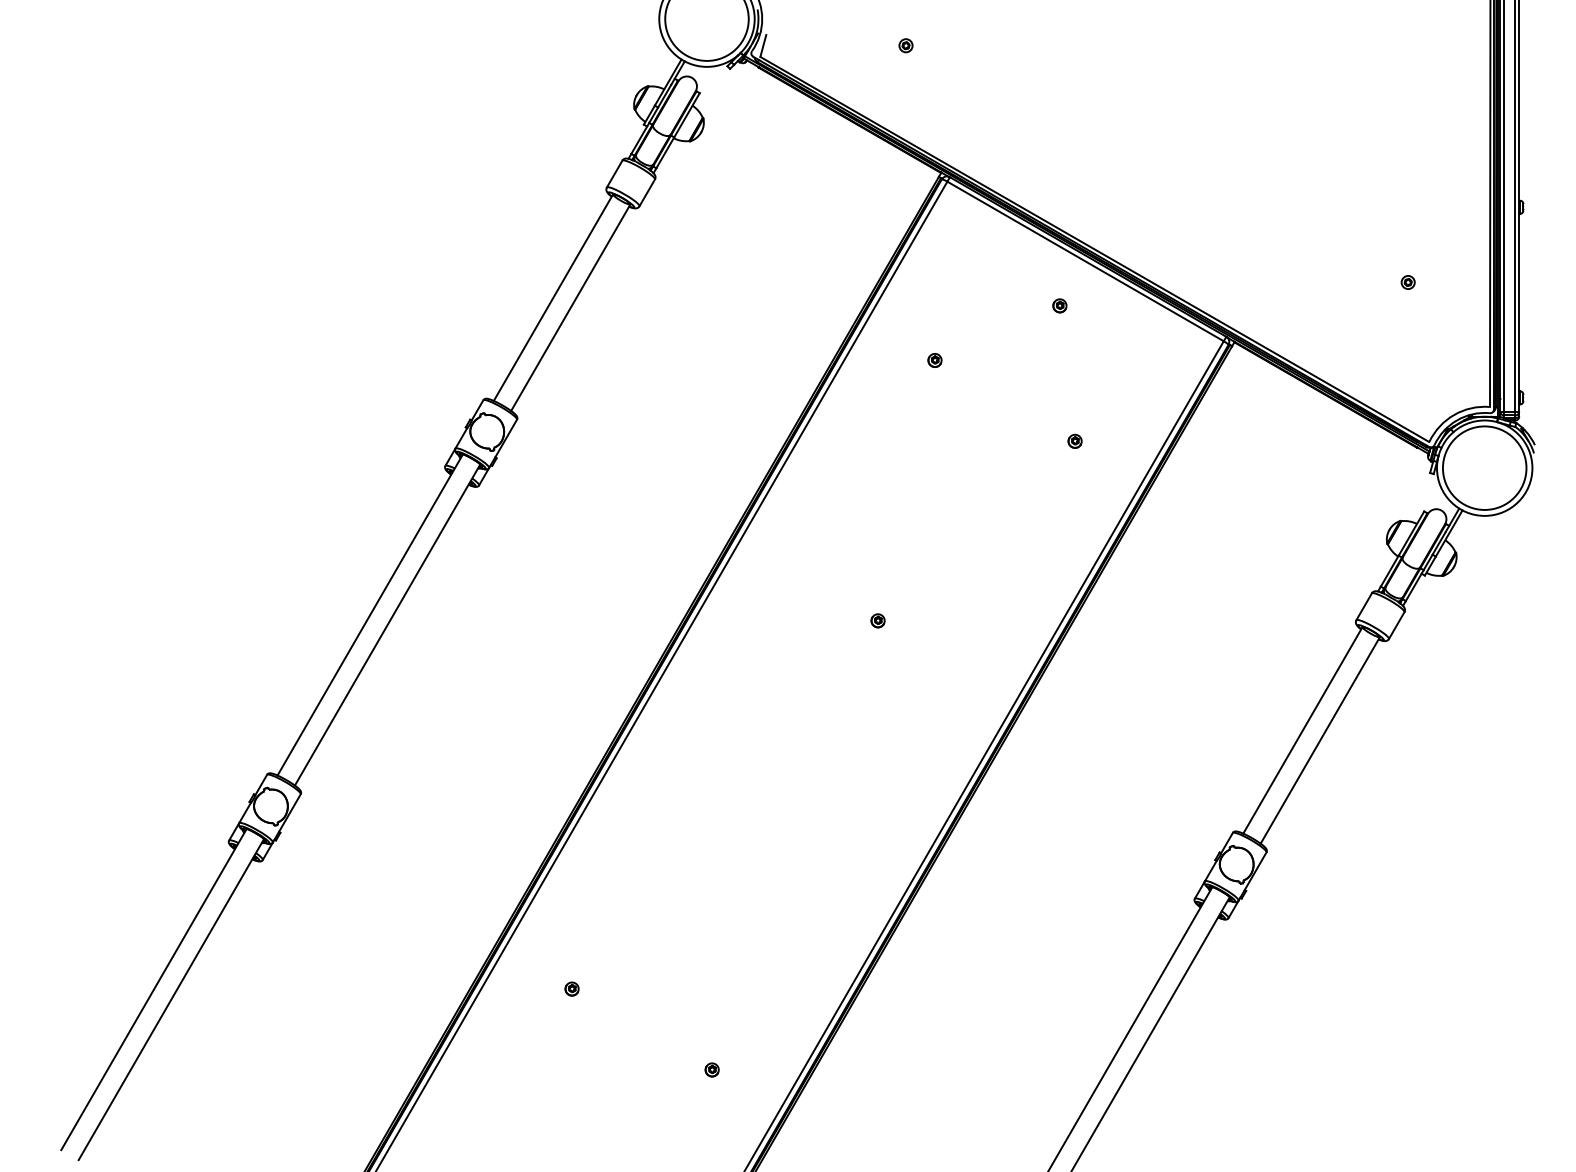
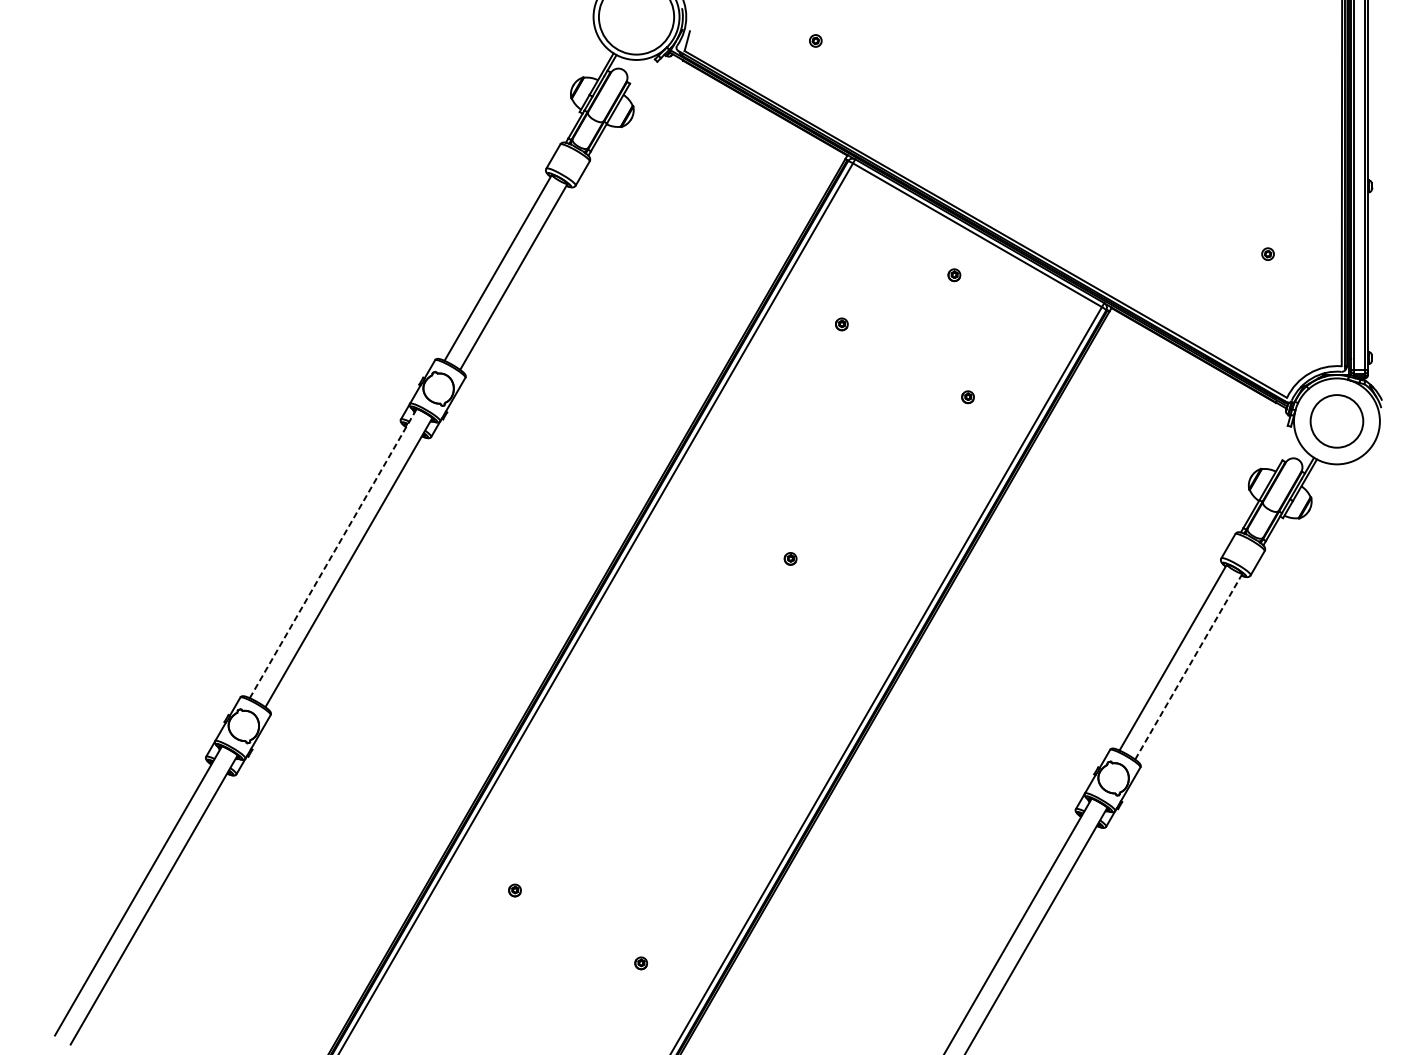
circle: (1484, 467) -> (1336, 420), size x0.7
line: (370, 614) -> (333, 553), solid -> dashed
line: (1320, 740) -> (1189, 666), solid -> dashed

